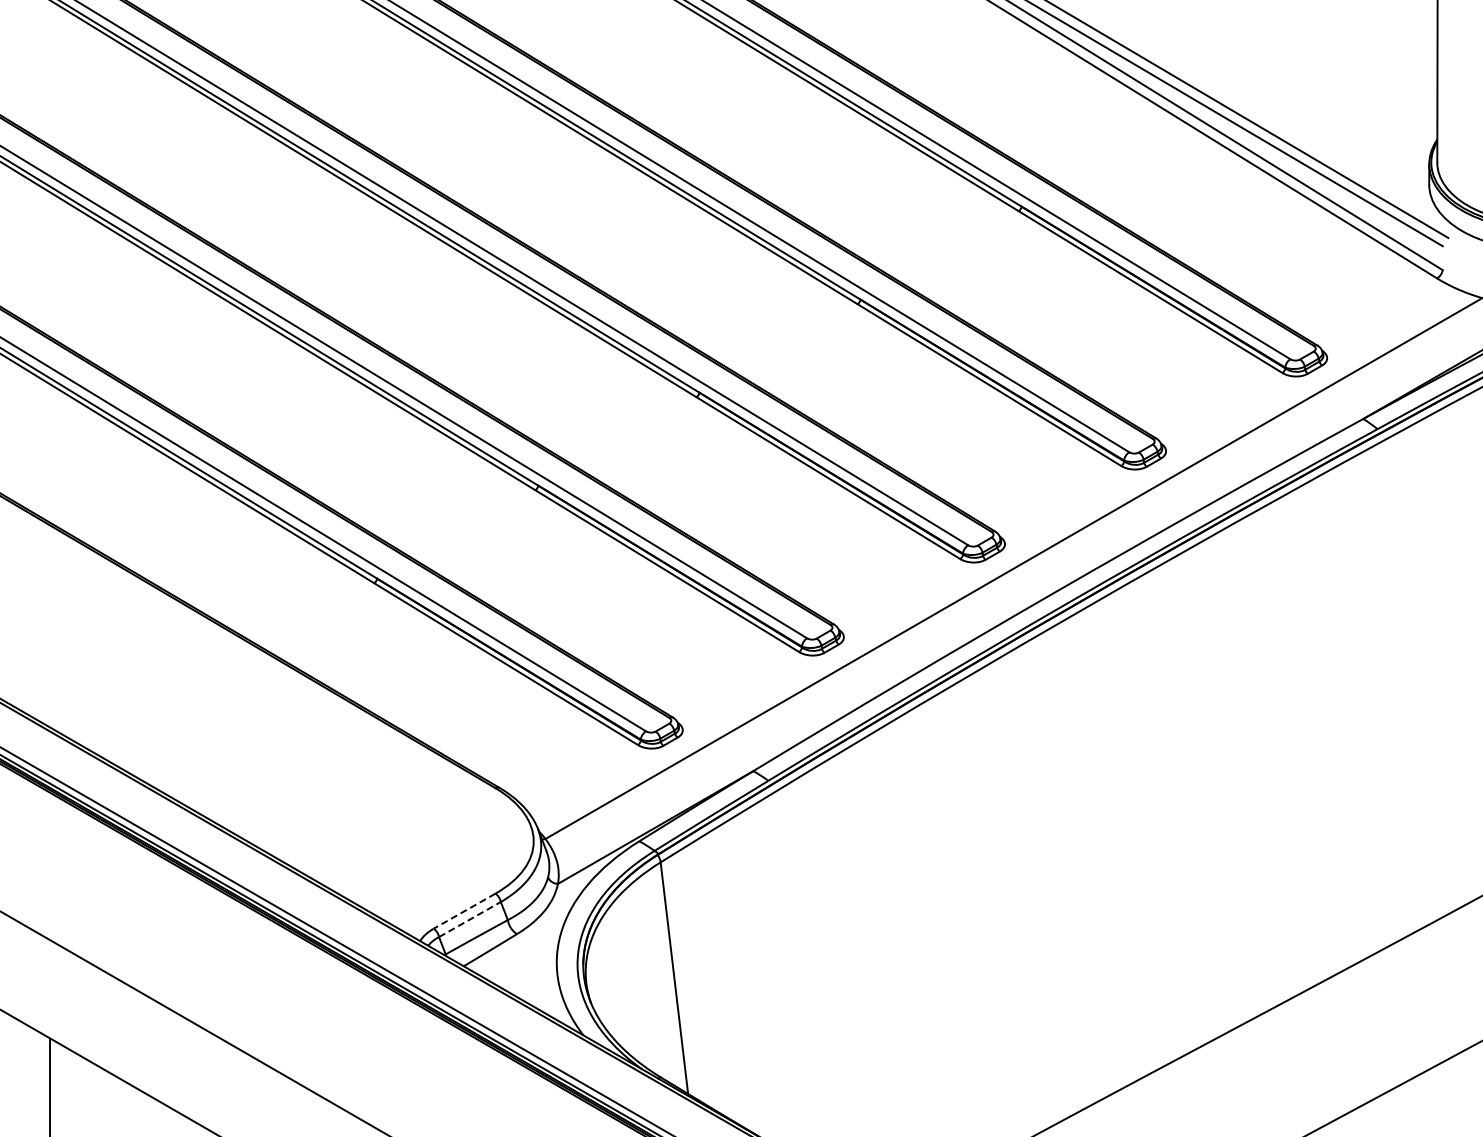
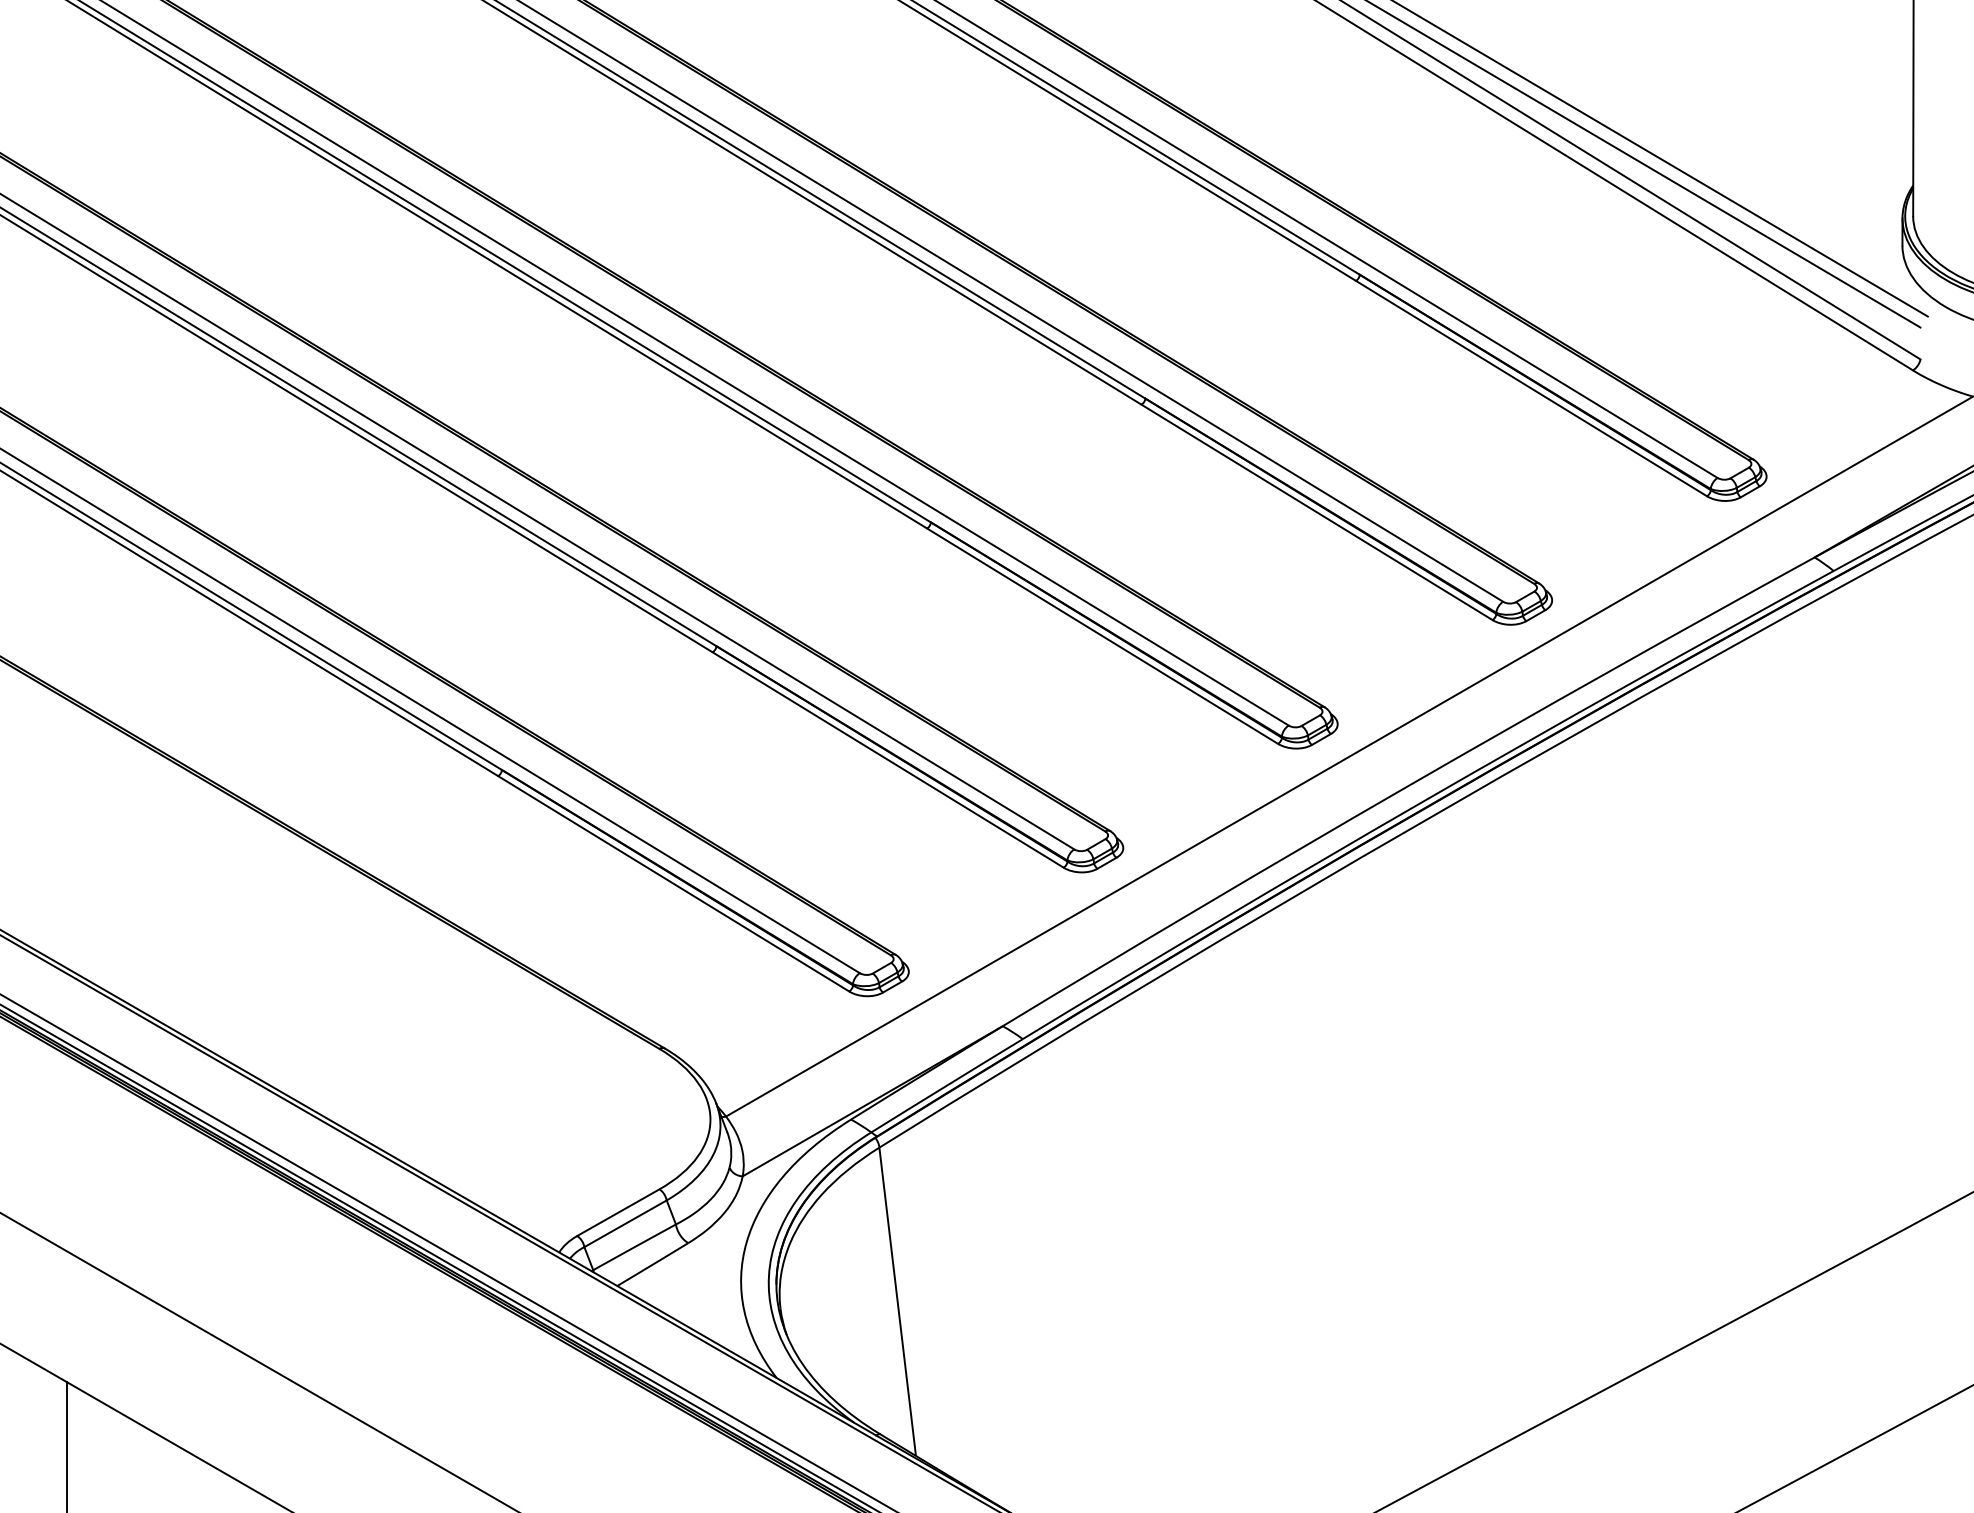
line: (464, 911) -> (618, 1213), dashed -> solid
line: (469, 919) -> (624, 1223), dashed -> solid

